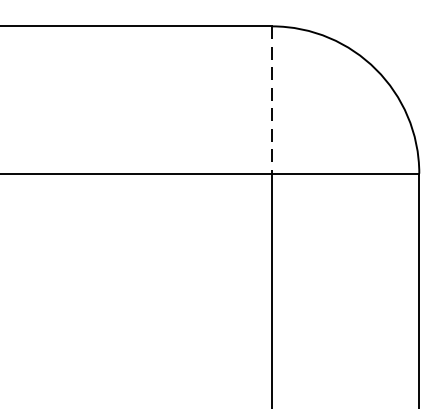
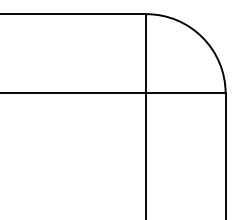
line: (272, 99) -> (146, 53), dashed -> solid

